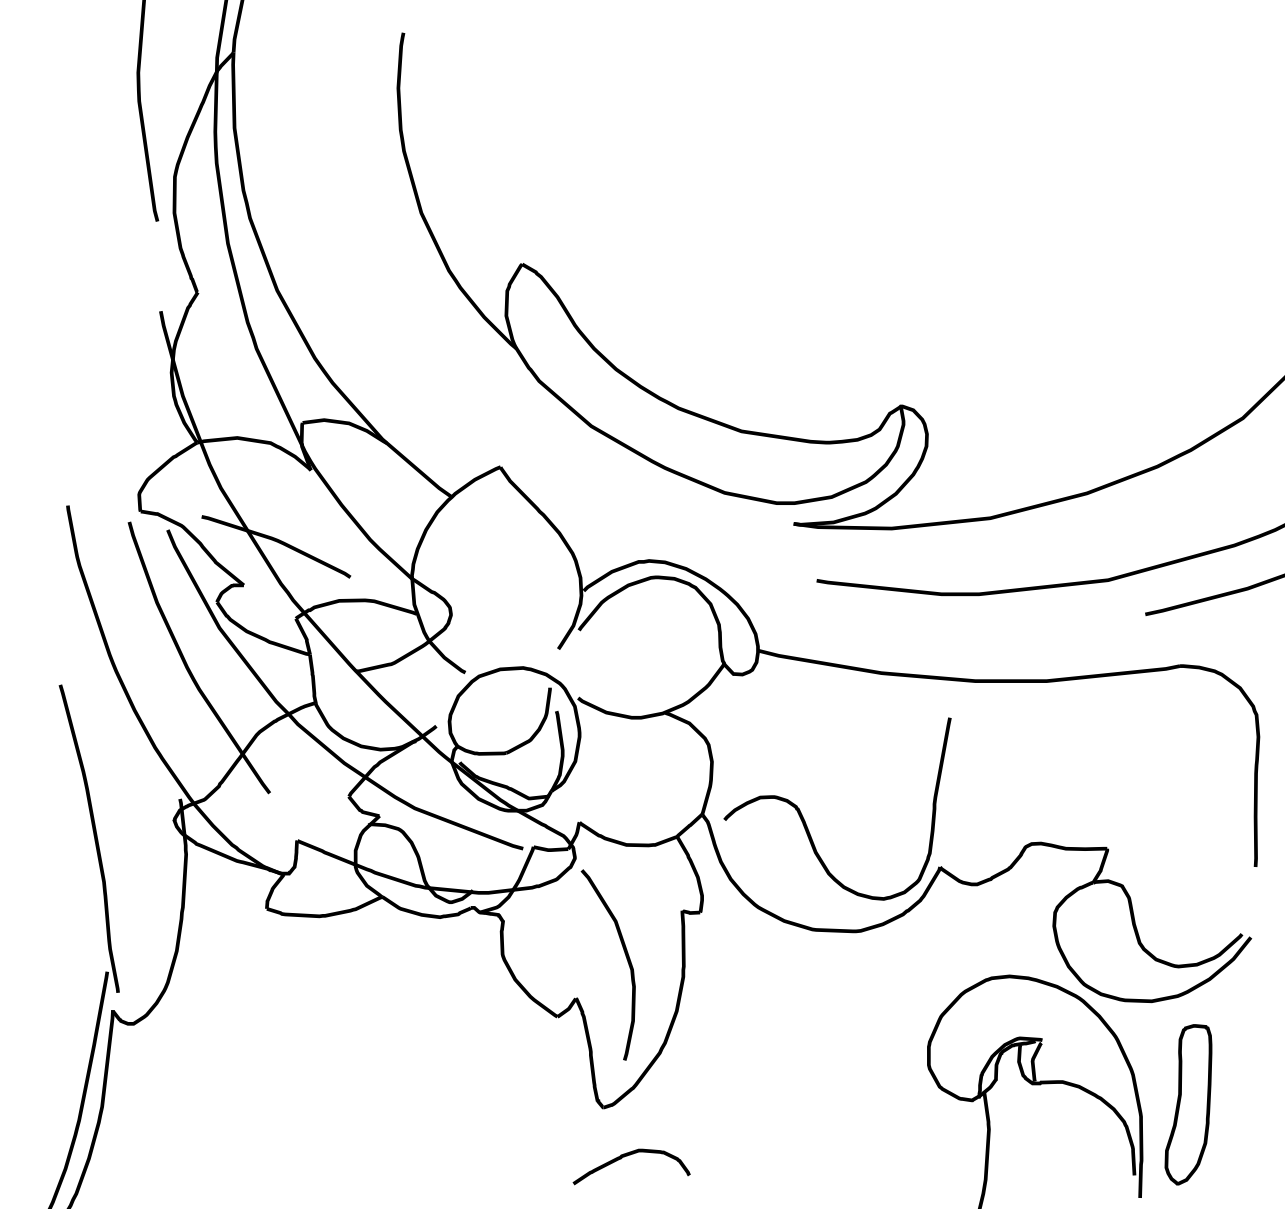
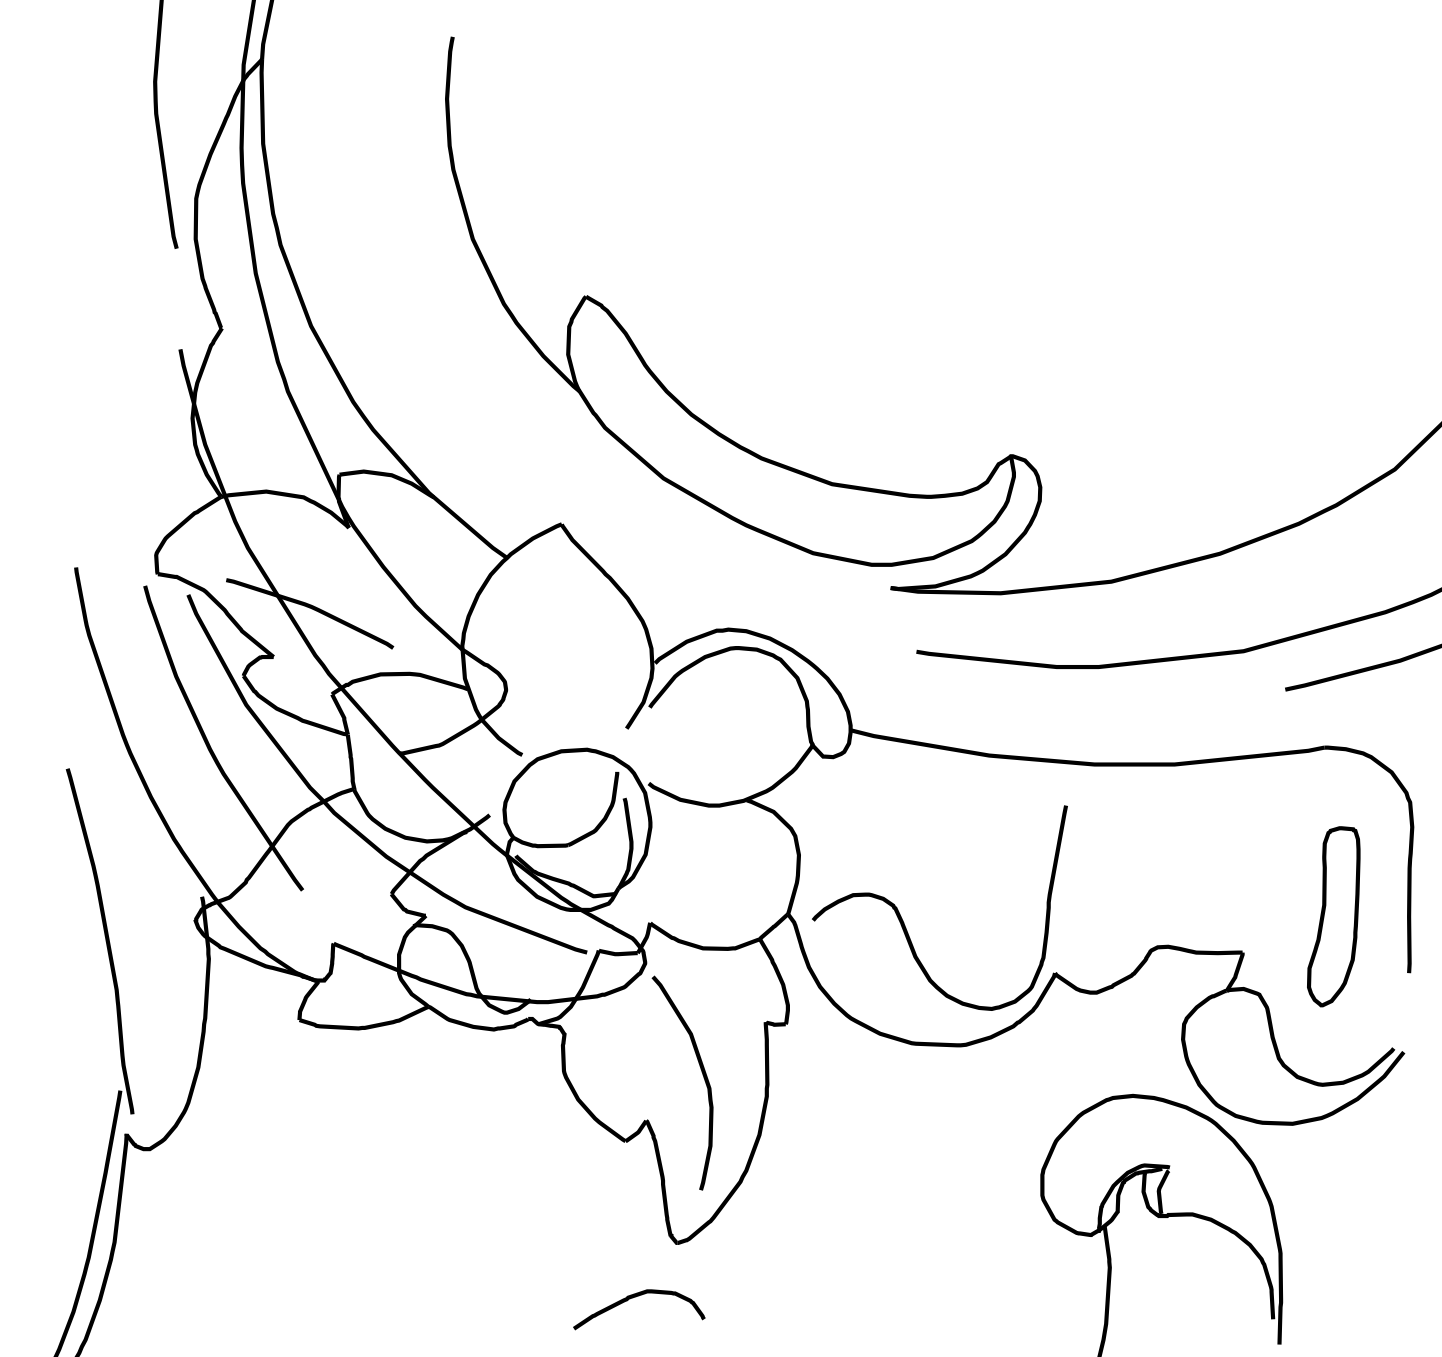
part: (1188, 1104) -> (1333, 916), moved
curve: (627, 1156) -> (634, 1298), moved

